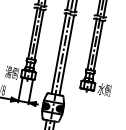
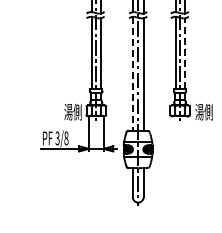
line: (98, 45) -> (184, 53), solid -> dashed
line: (58, 53) -> (132, 74), solid -> dashed
text: (101, 88) -> (199, 111), 水側 -> 湯側

